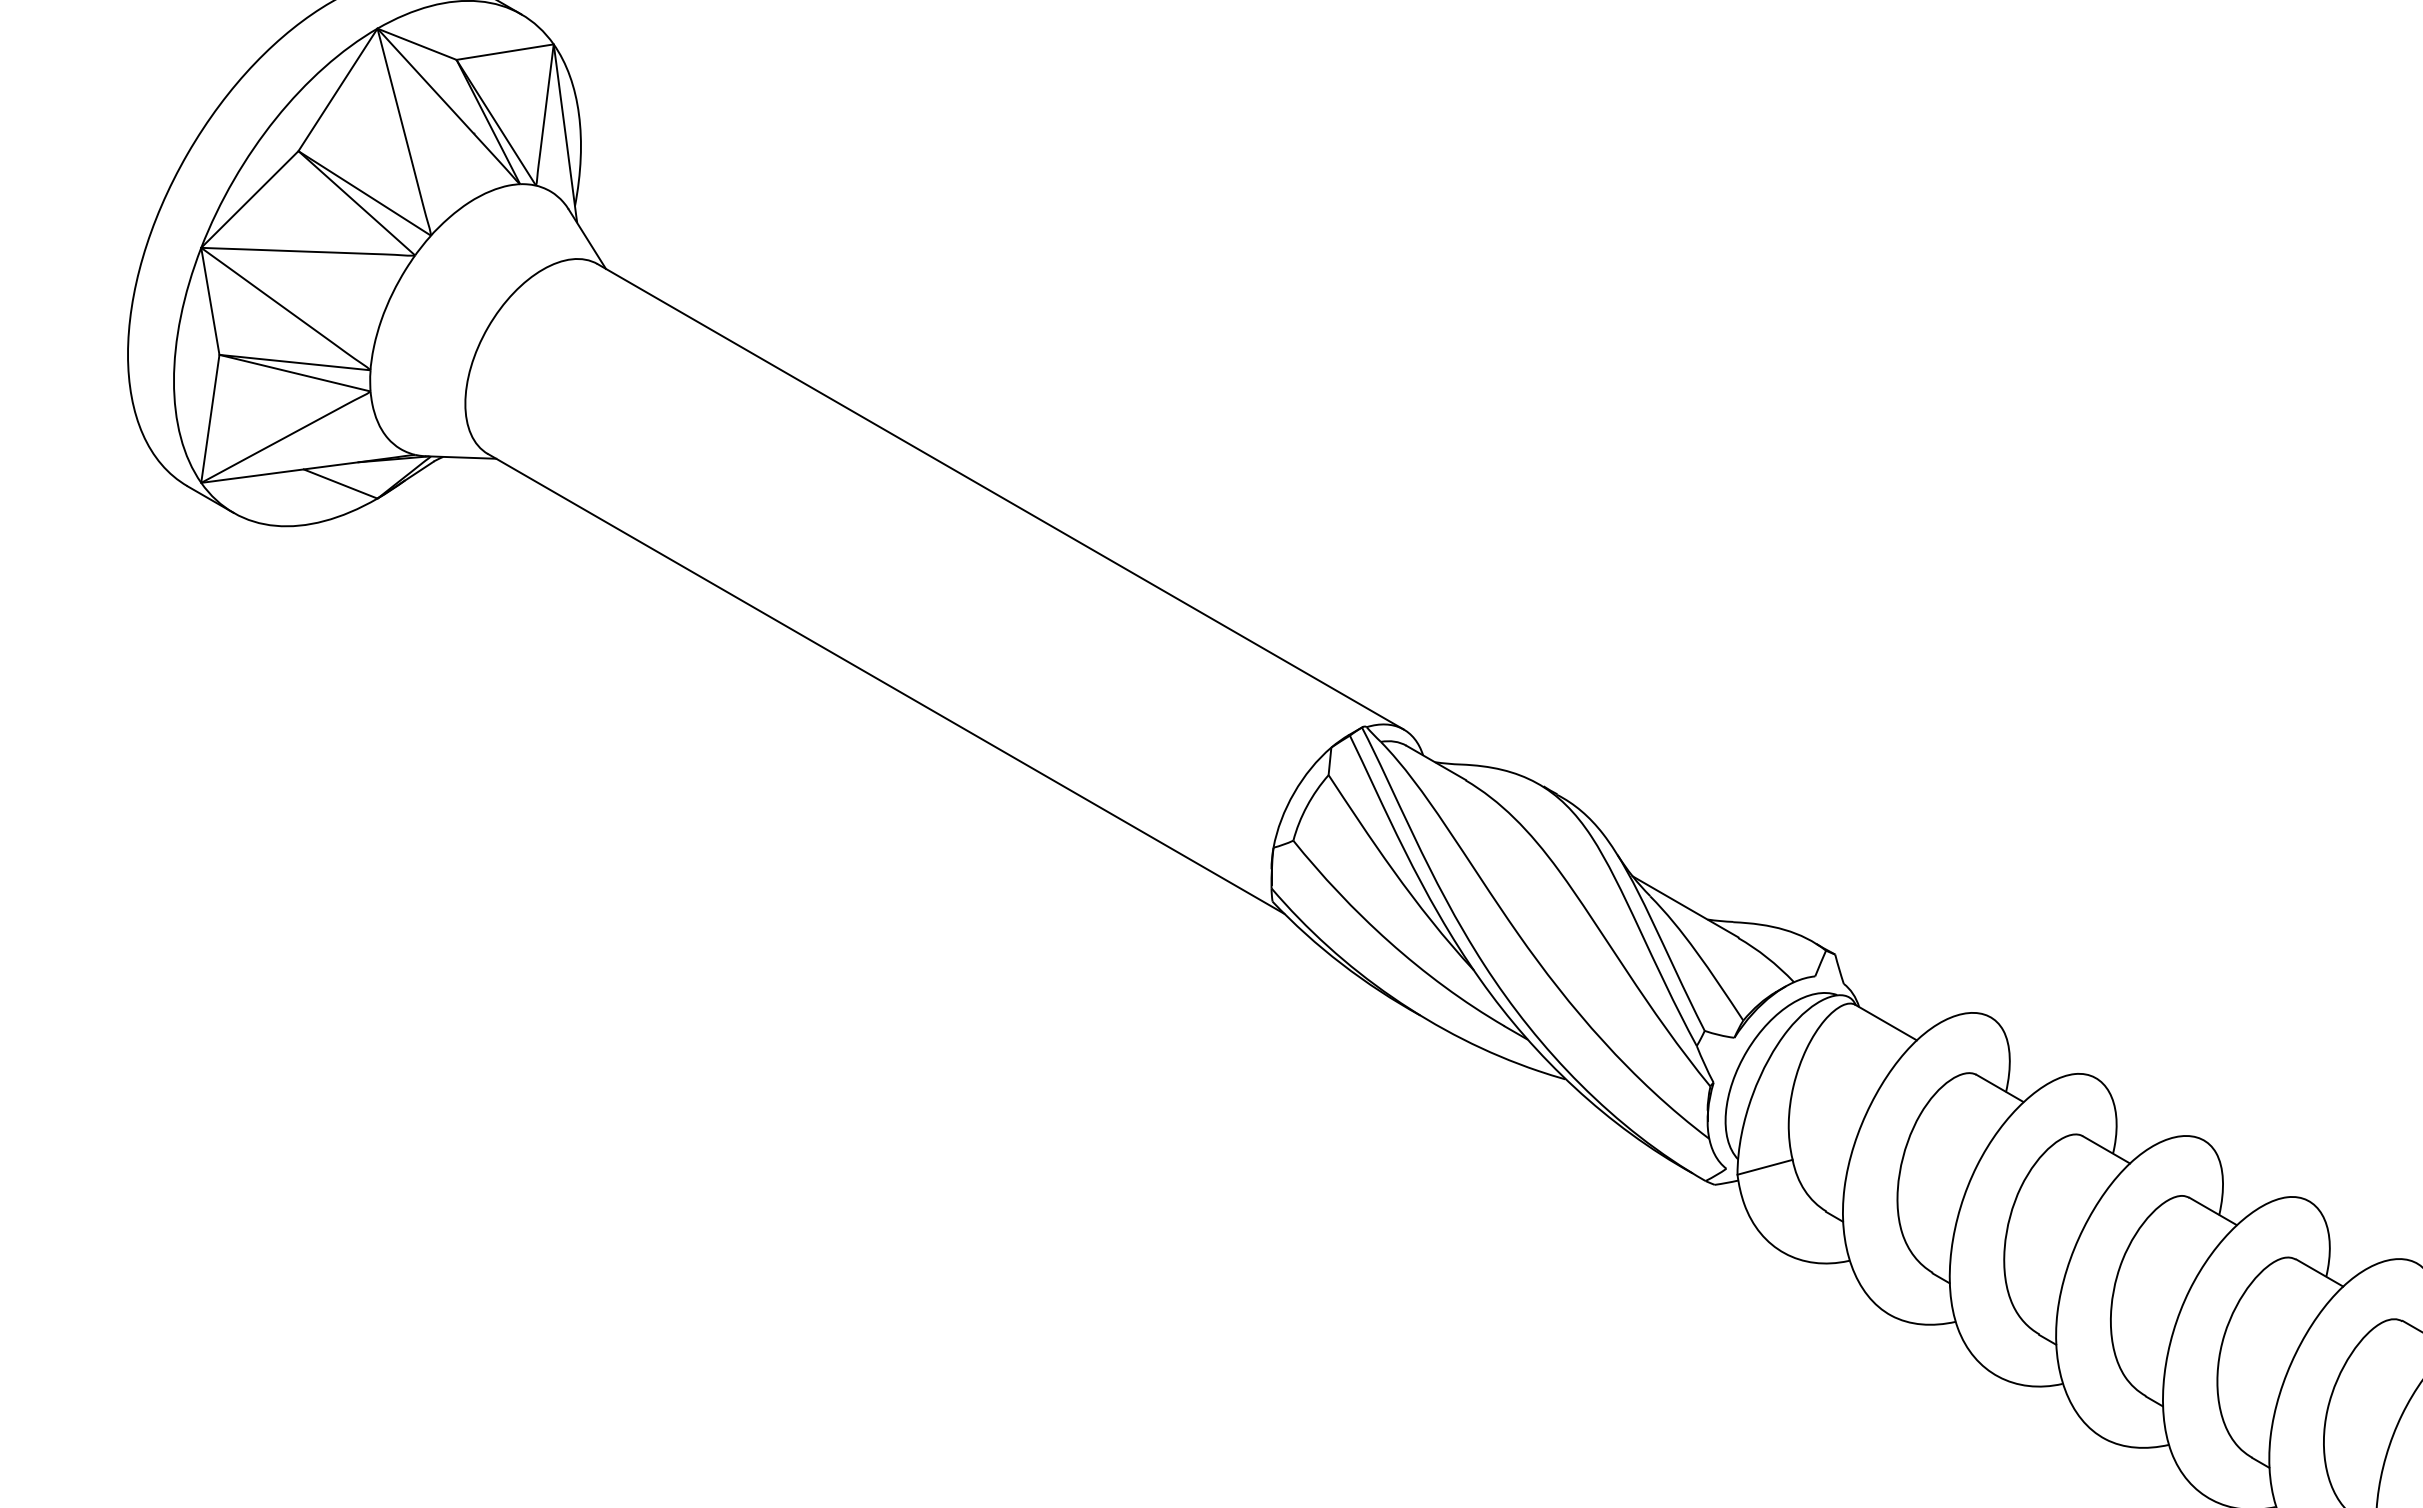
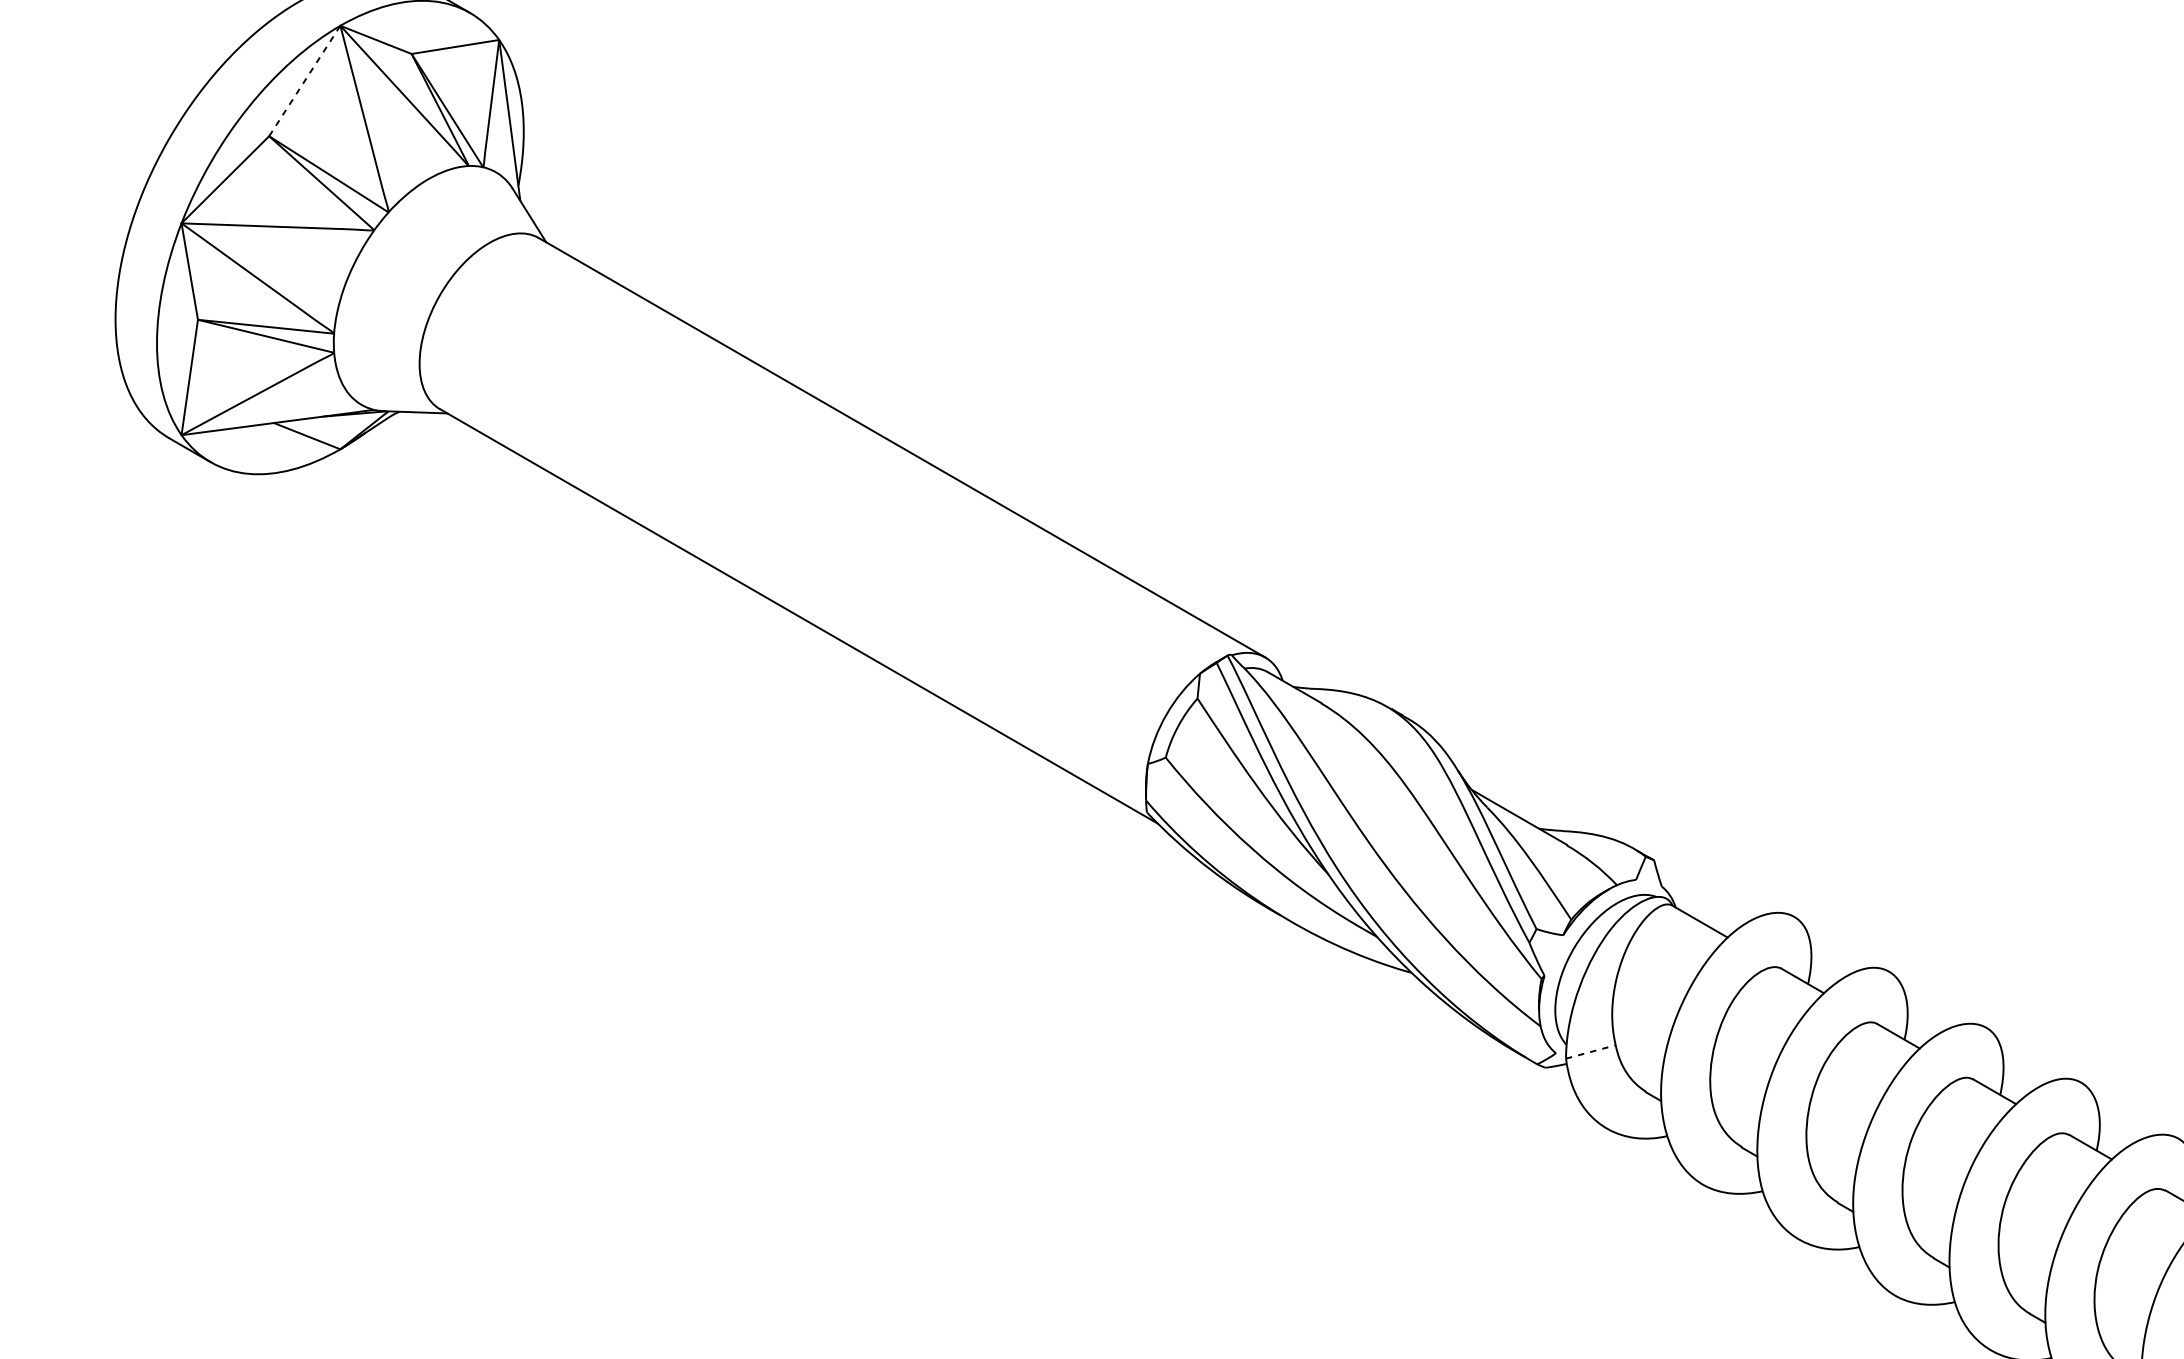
line: (337, 89) -> (304, 80), solid -> dashed
line: (1765, 1167) -> (1591, 1052), solid -> dashed

